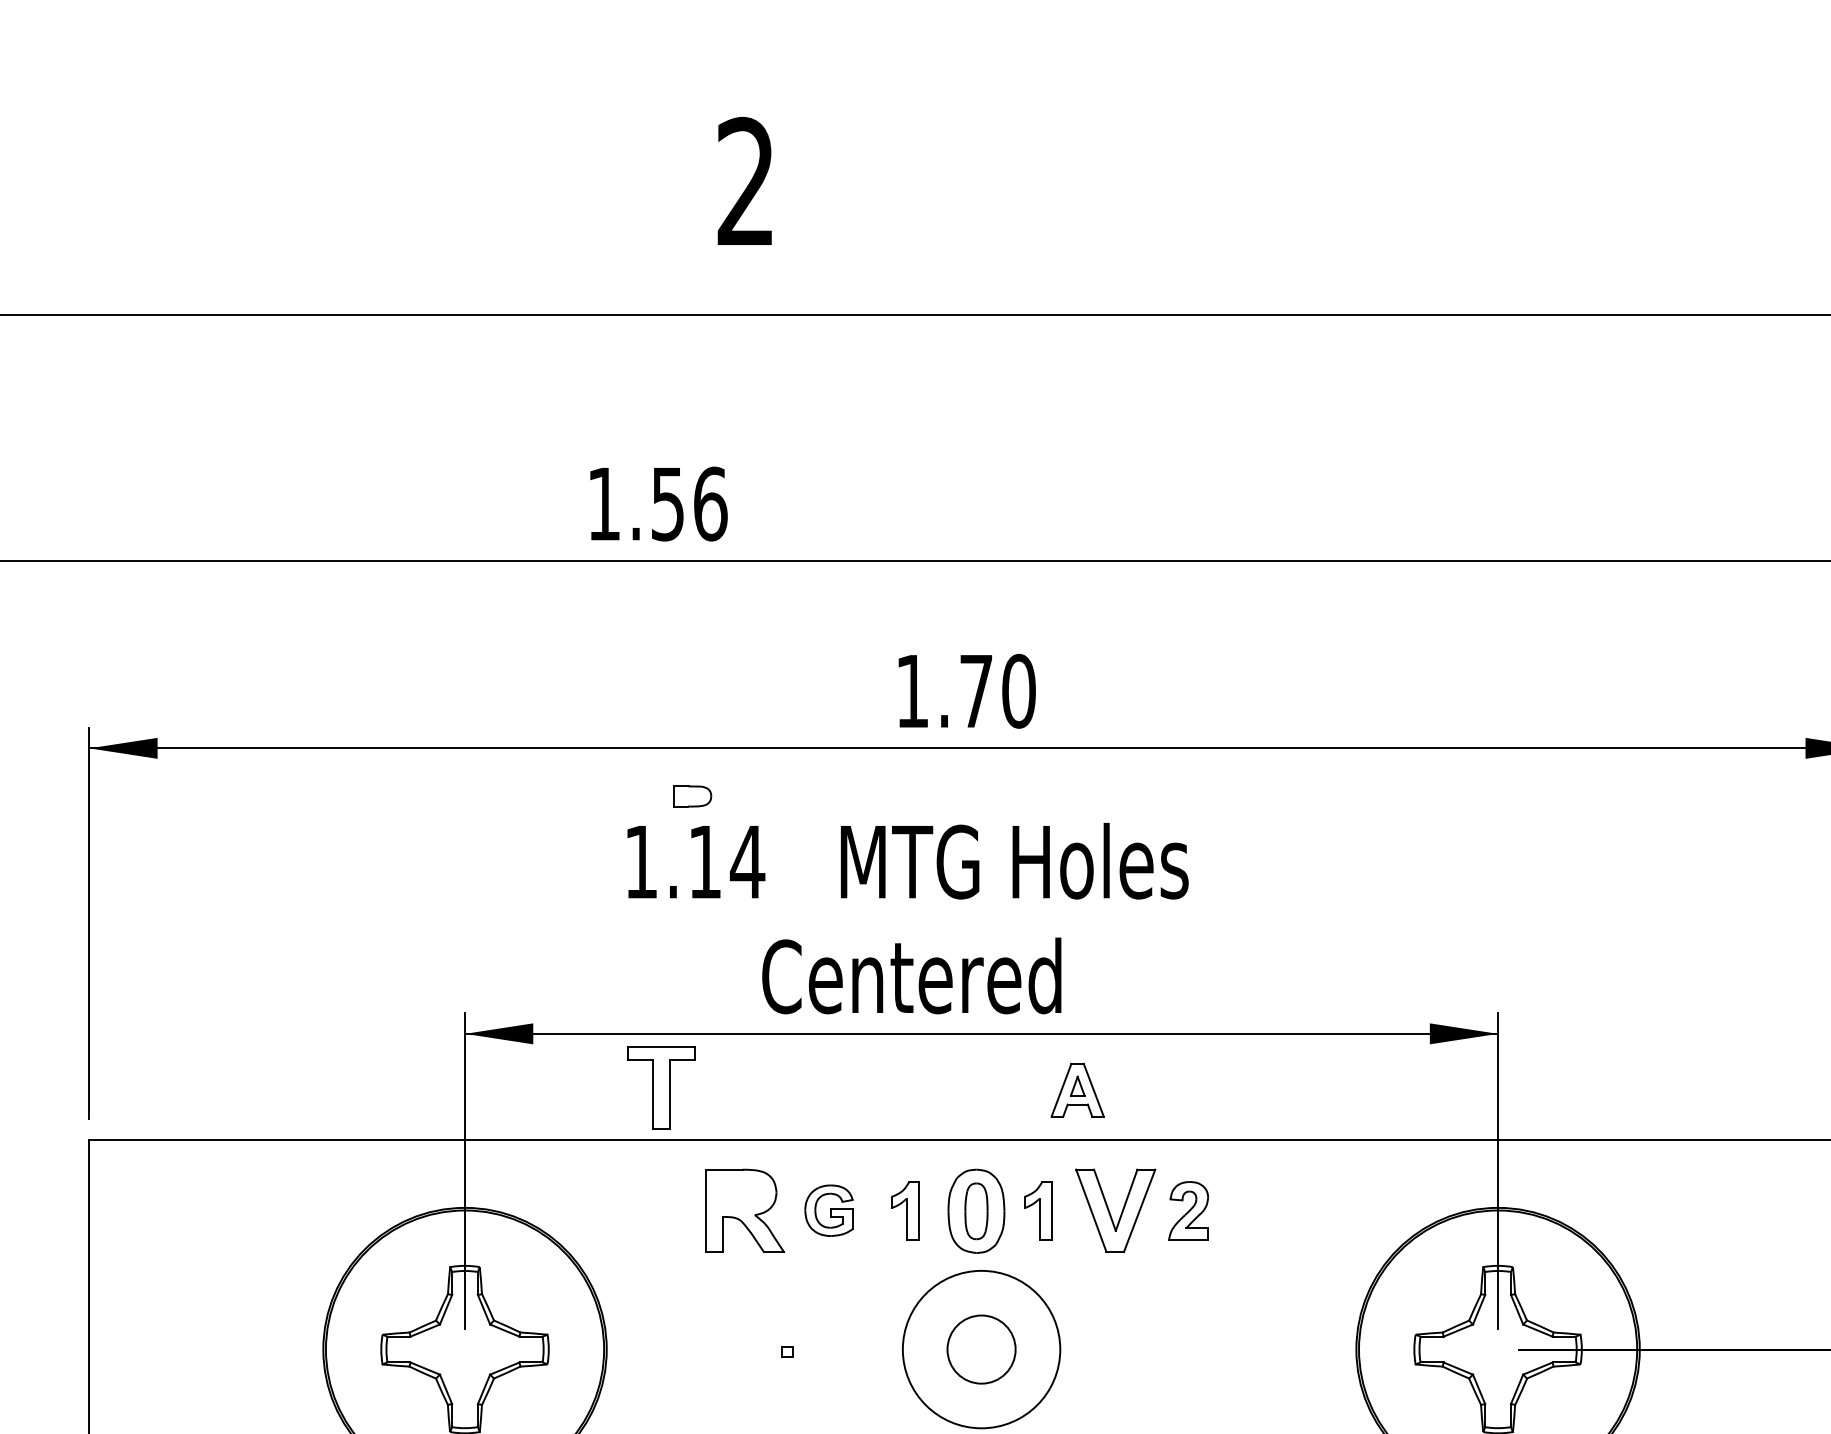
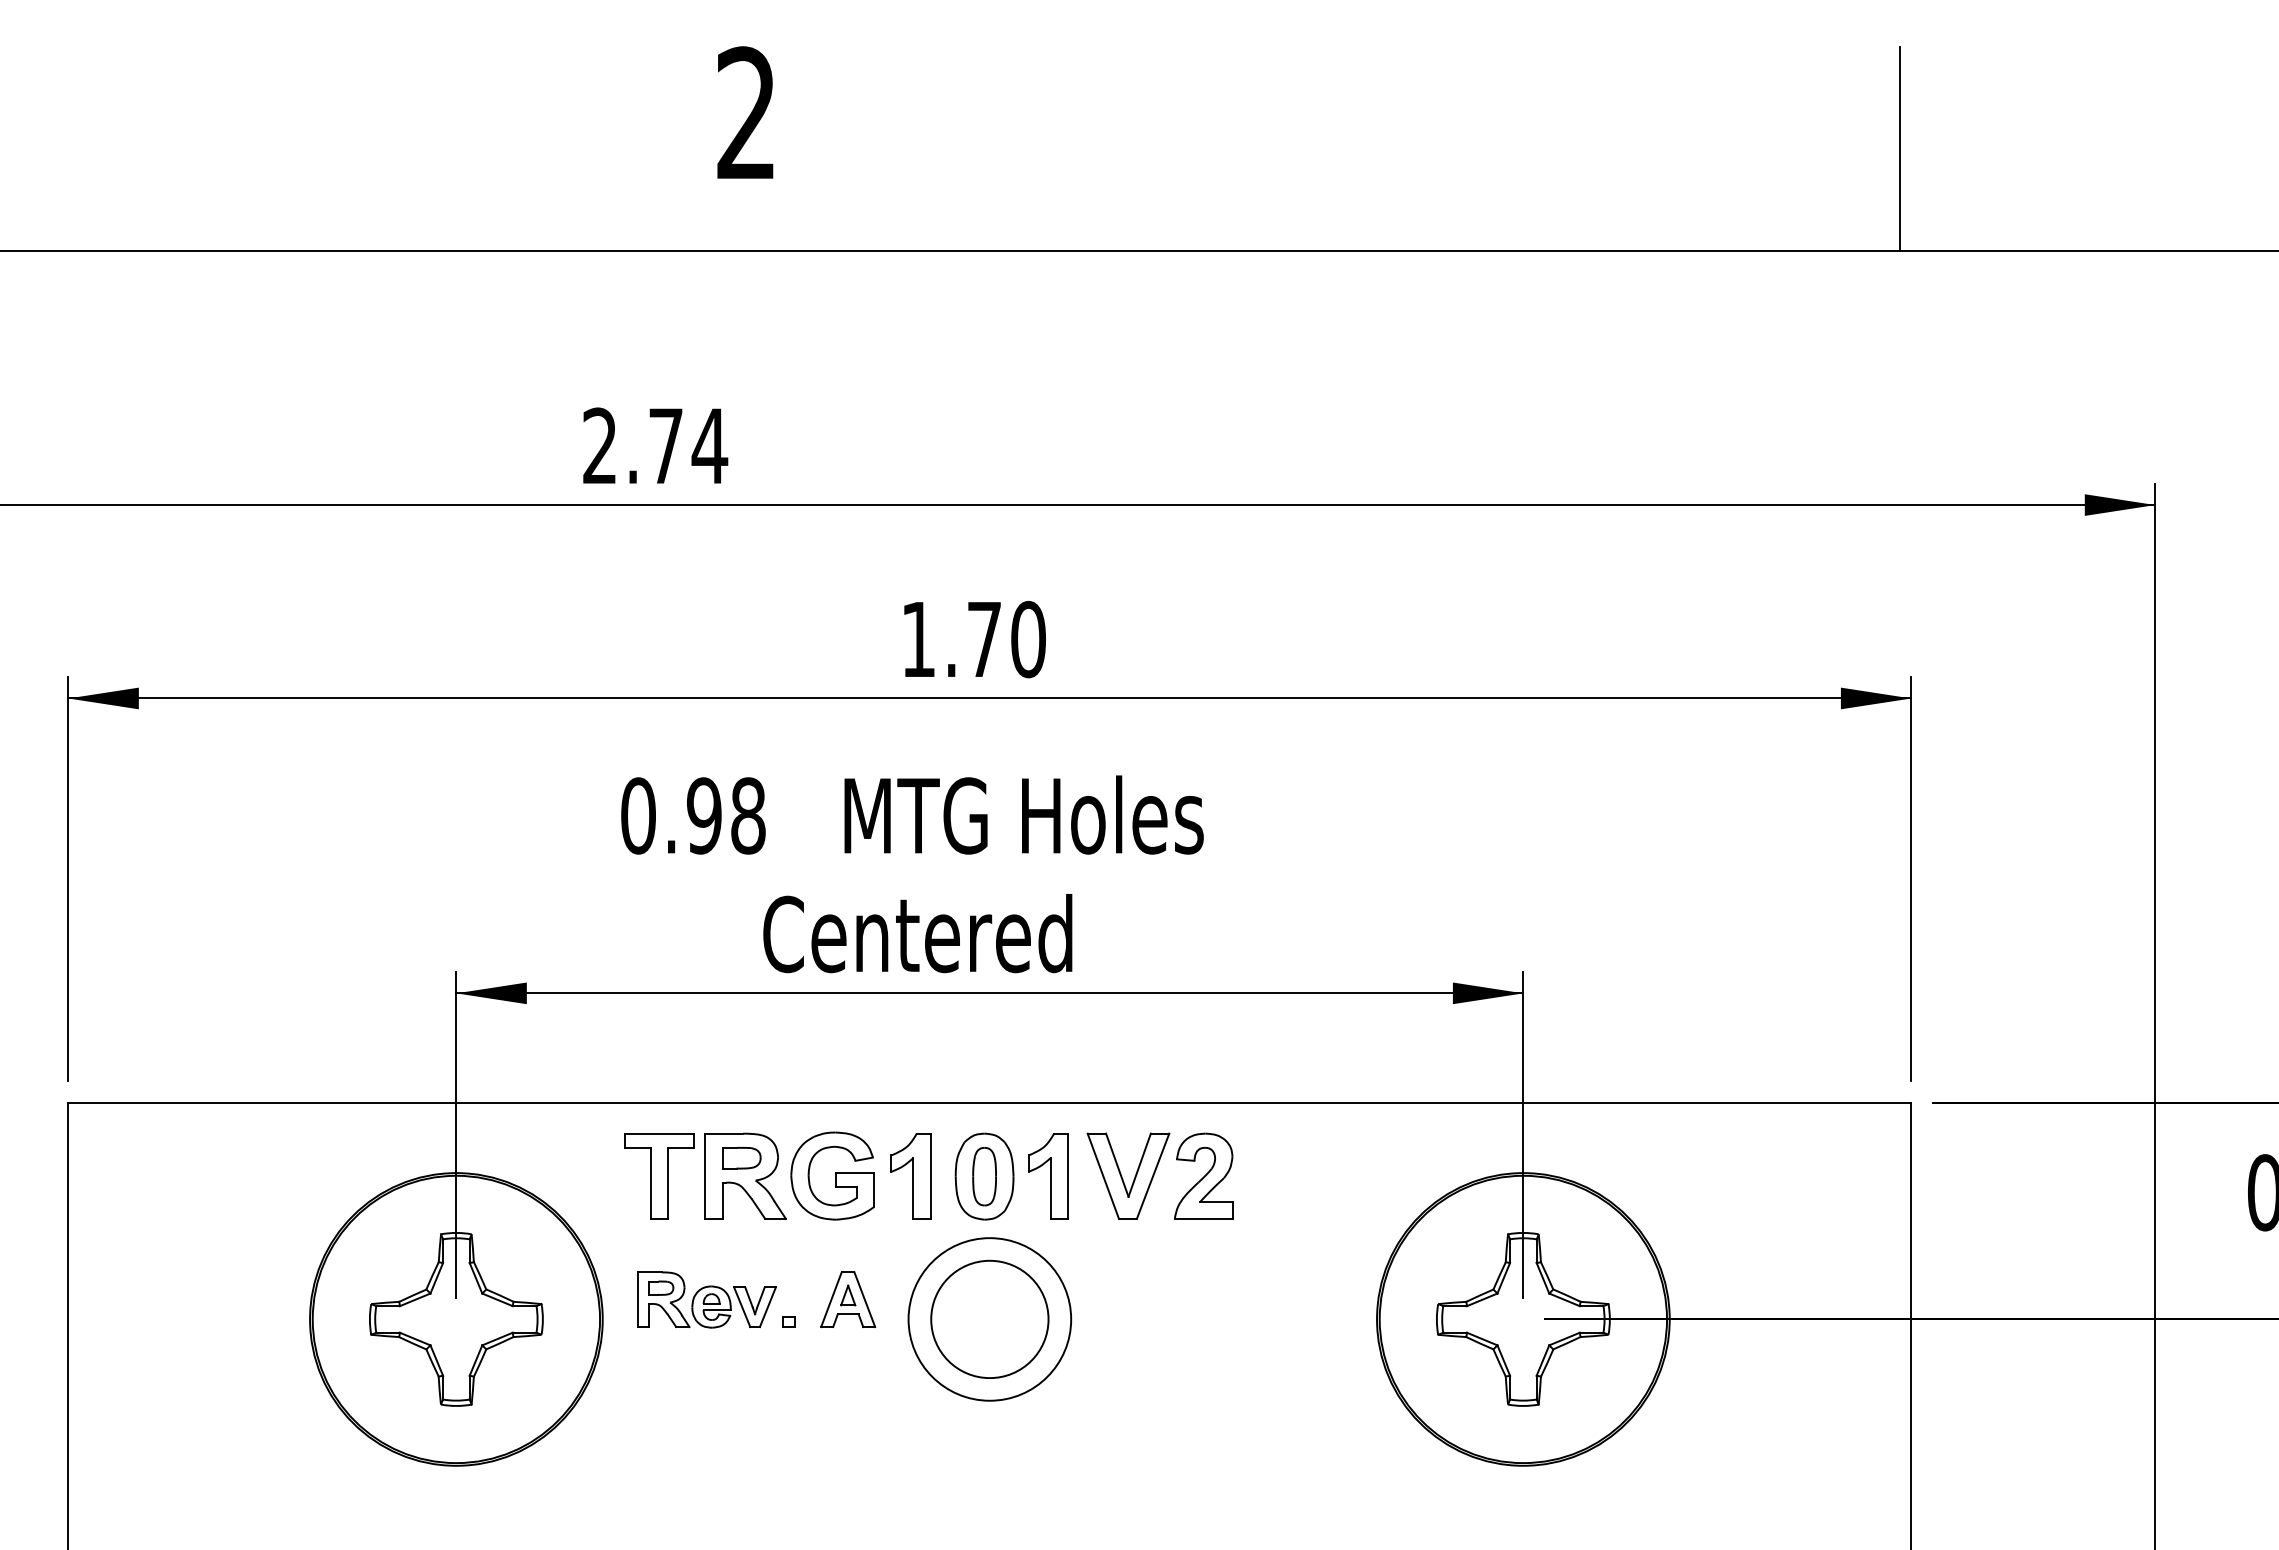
text: (657, 503) -> (655, 445), 1.56 -> 2.74
part: (692, 796) -> (741, 1158), moved
text: (694, 861) -> (693, 815), 1.14 -> 0.98
part: (661, 1088) -> (659, 1176), moved
part: (1078, 1090) -> (848, 1299), moved
part: (829, 1210) -> (832, 1175), size x1.67
part: (1188, 1210) -> (1203, 1175), size x1.43
part: (904, 1211) -> (910, 1176), size x1.43
part: (1038, 1211) -> (1048, 1176), size x1.43
part: (707, 1330) -> (706, 1299), added
circle: (981, 1349) -> (989, 1319), size x1.67

